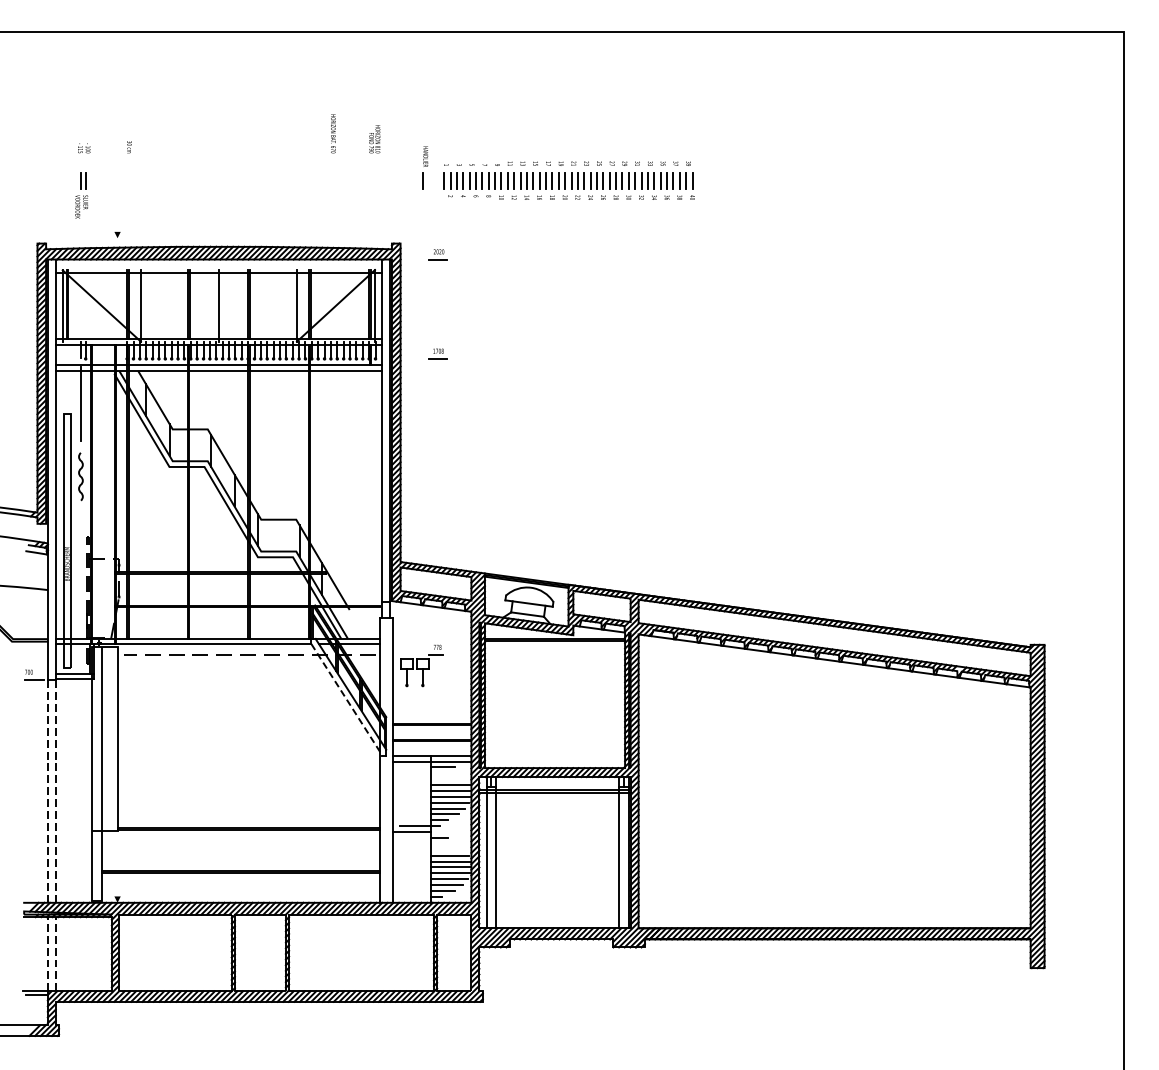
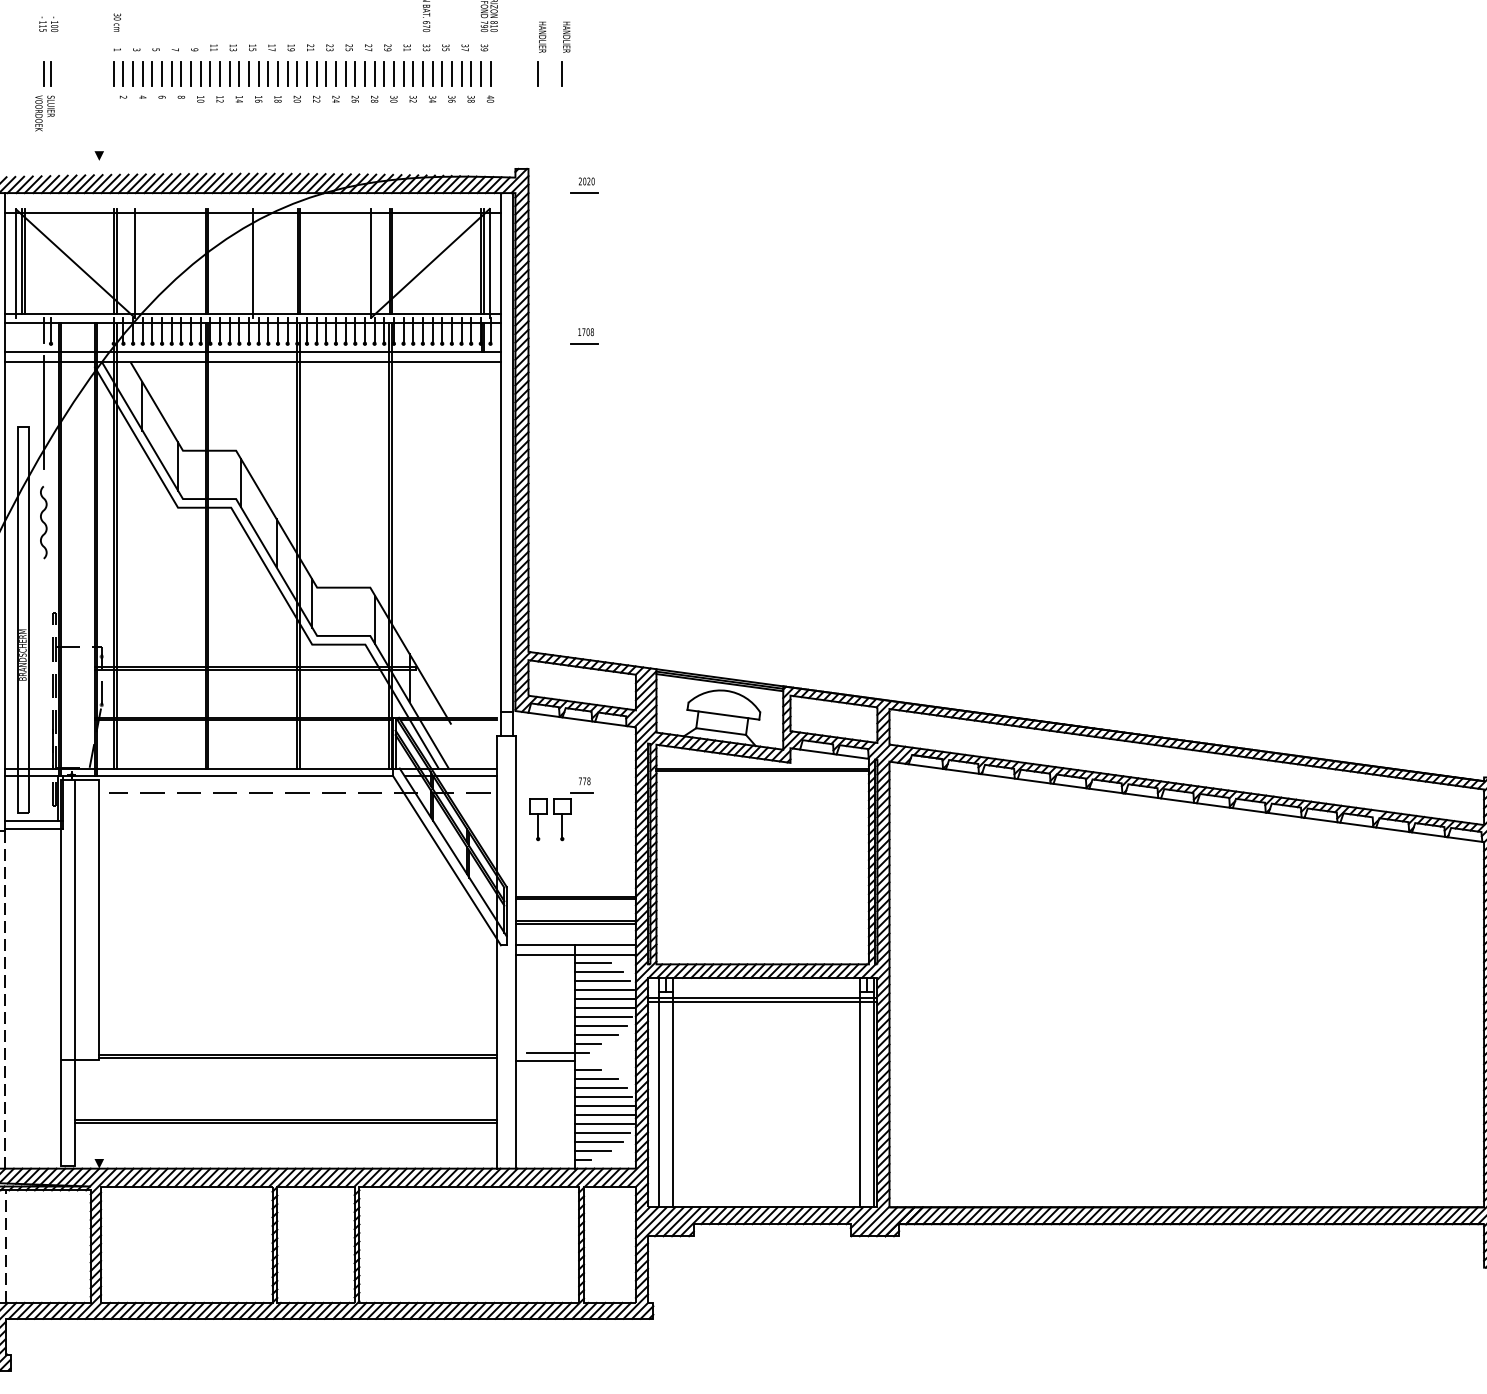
part: (409, 167) -> (542, 53), added
part: (568, 180) -> (302, 73), moved
line: (347, 700) -> (448, 861), dashed -> solid
line: (446, 773) -> (598, 972), added
line: (448, 779) -> (601, 981), added
line: (444, 843) -> (595, 1078), added
line: (447, 849) -> (599, 1087), added

